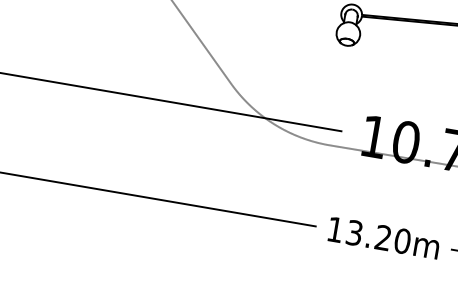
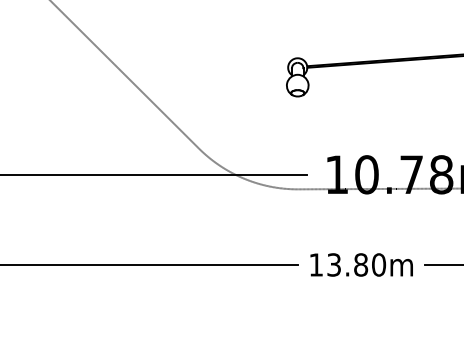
text: (383, 237) -> (361, 264), 13.20m -> 13.80m

